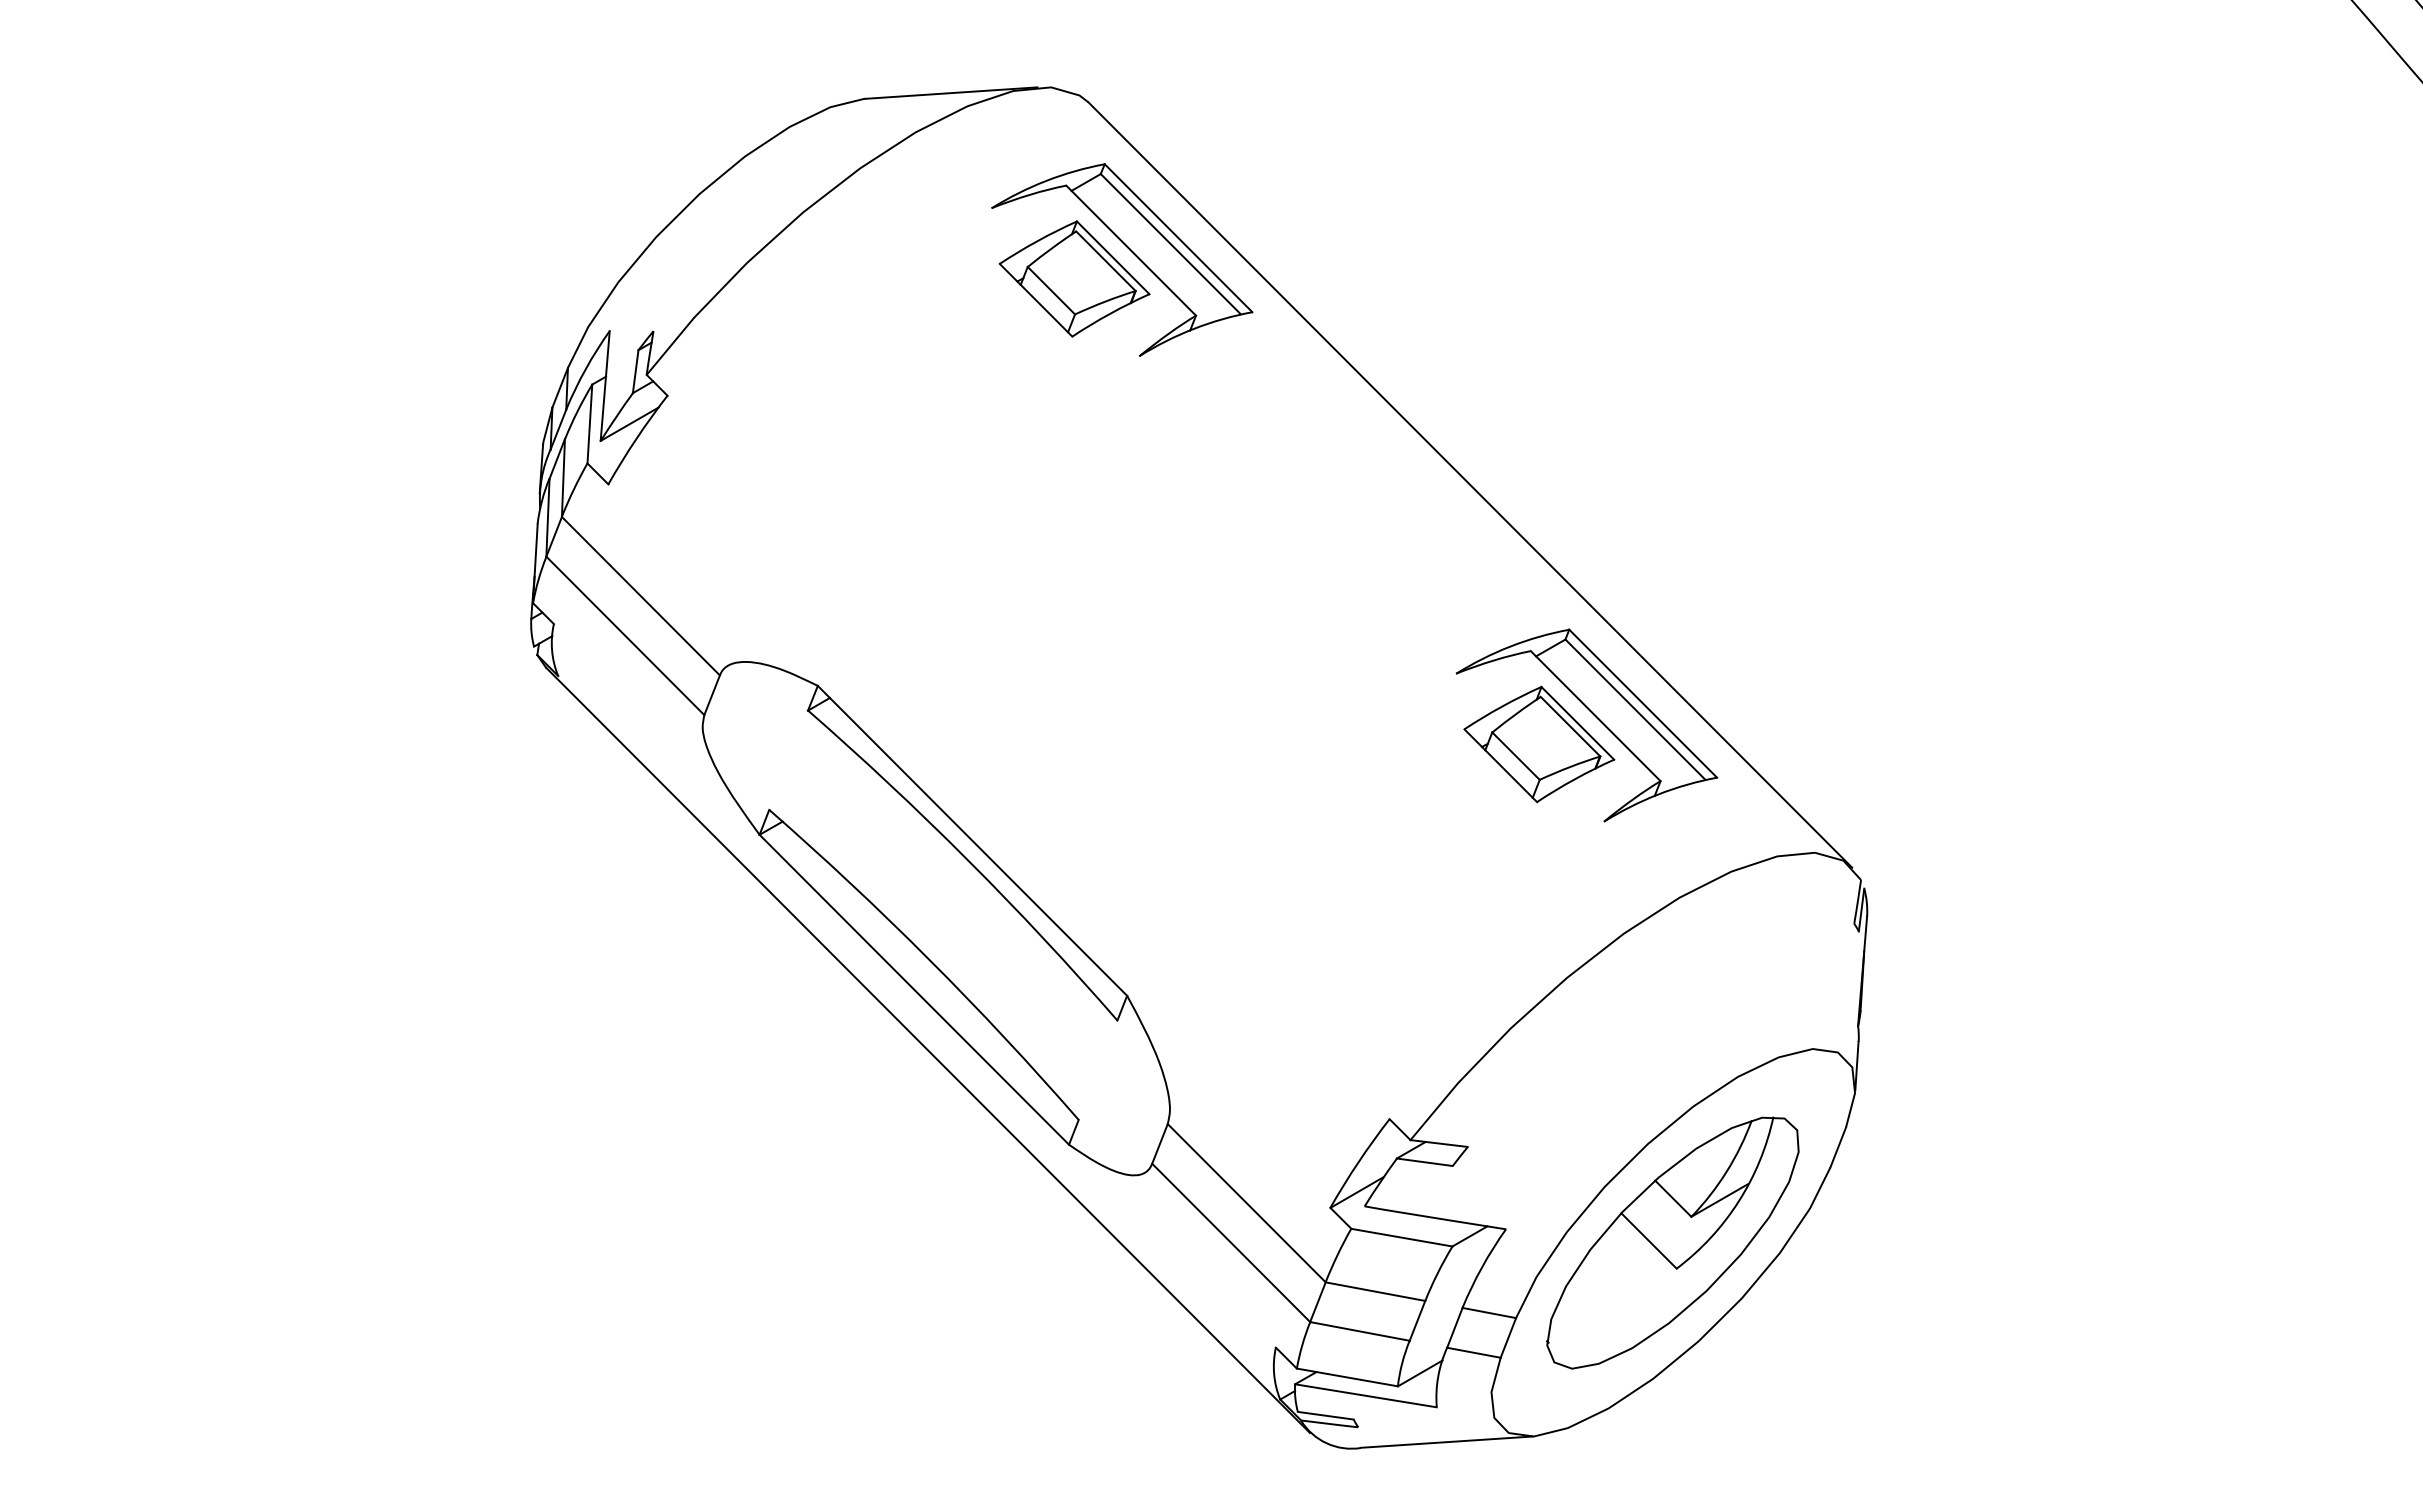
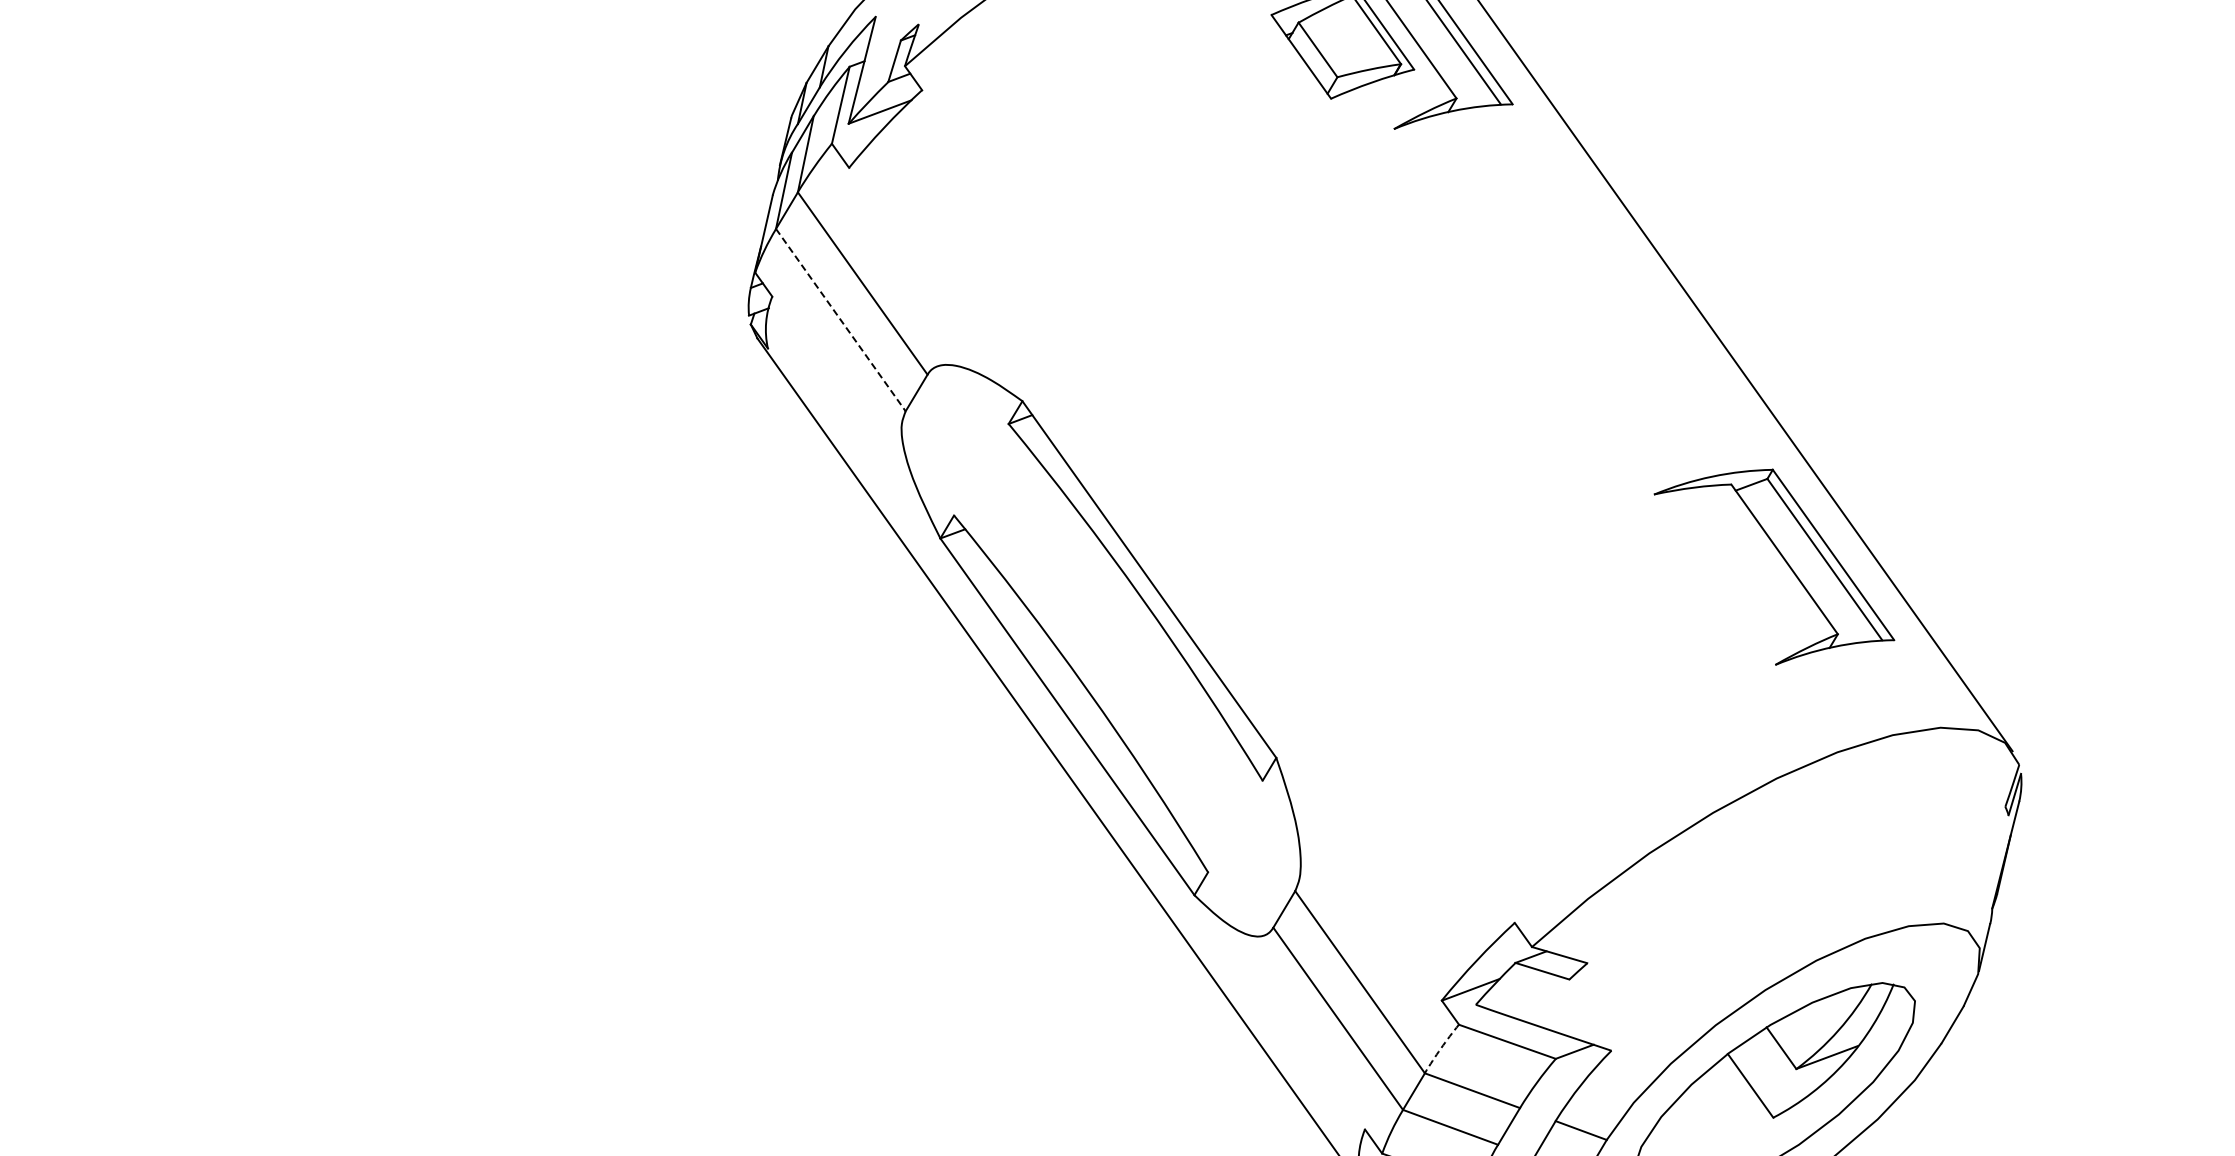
line: (625, 635) -> (841, 319), solid -> dashed
part: (1539, 744) -> (1724, 578), removed
arc: (1337, 1255) -> (1440, 1048), solid -> dashed

